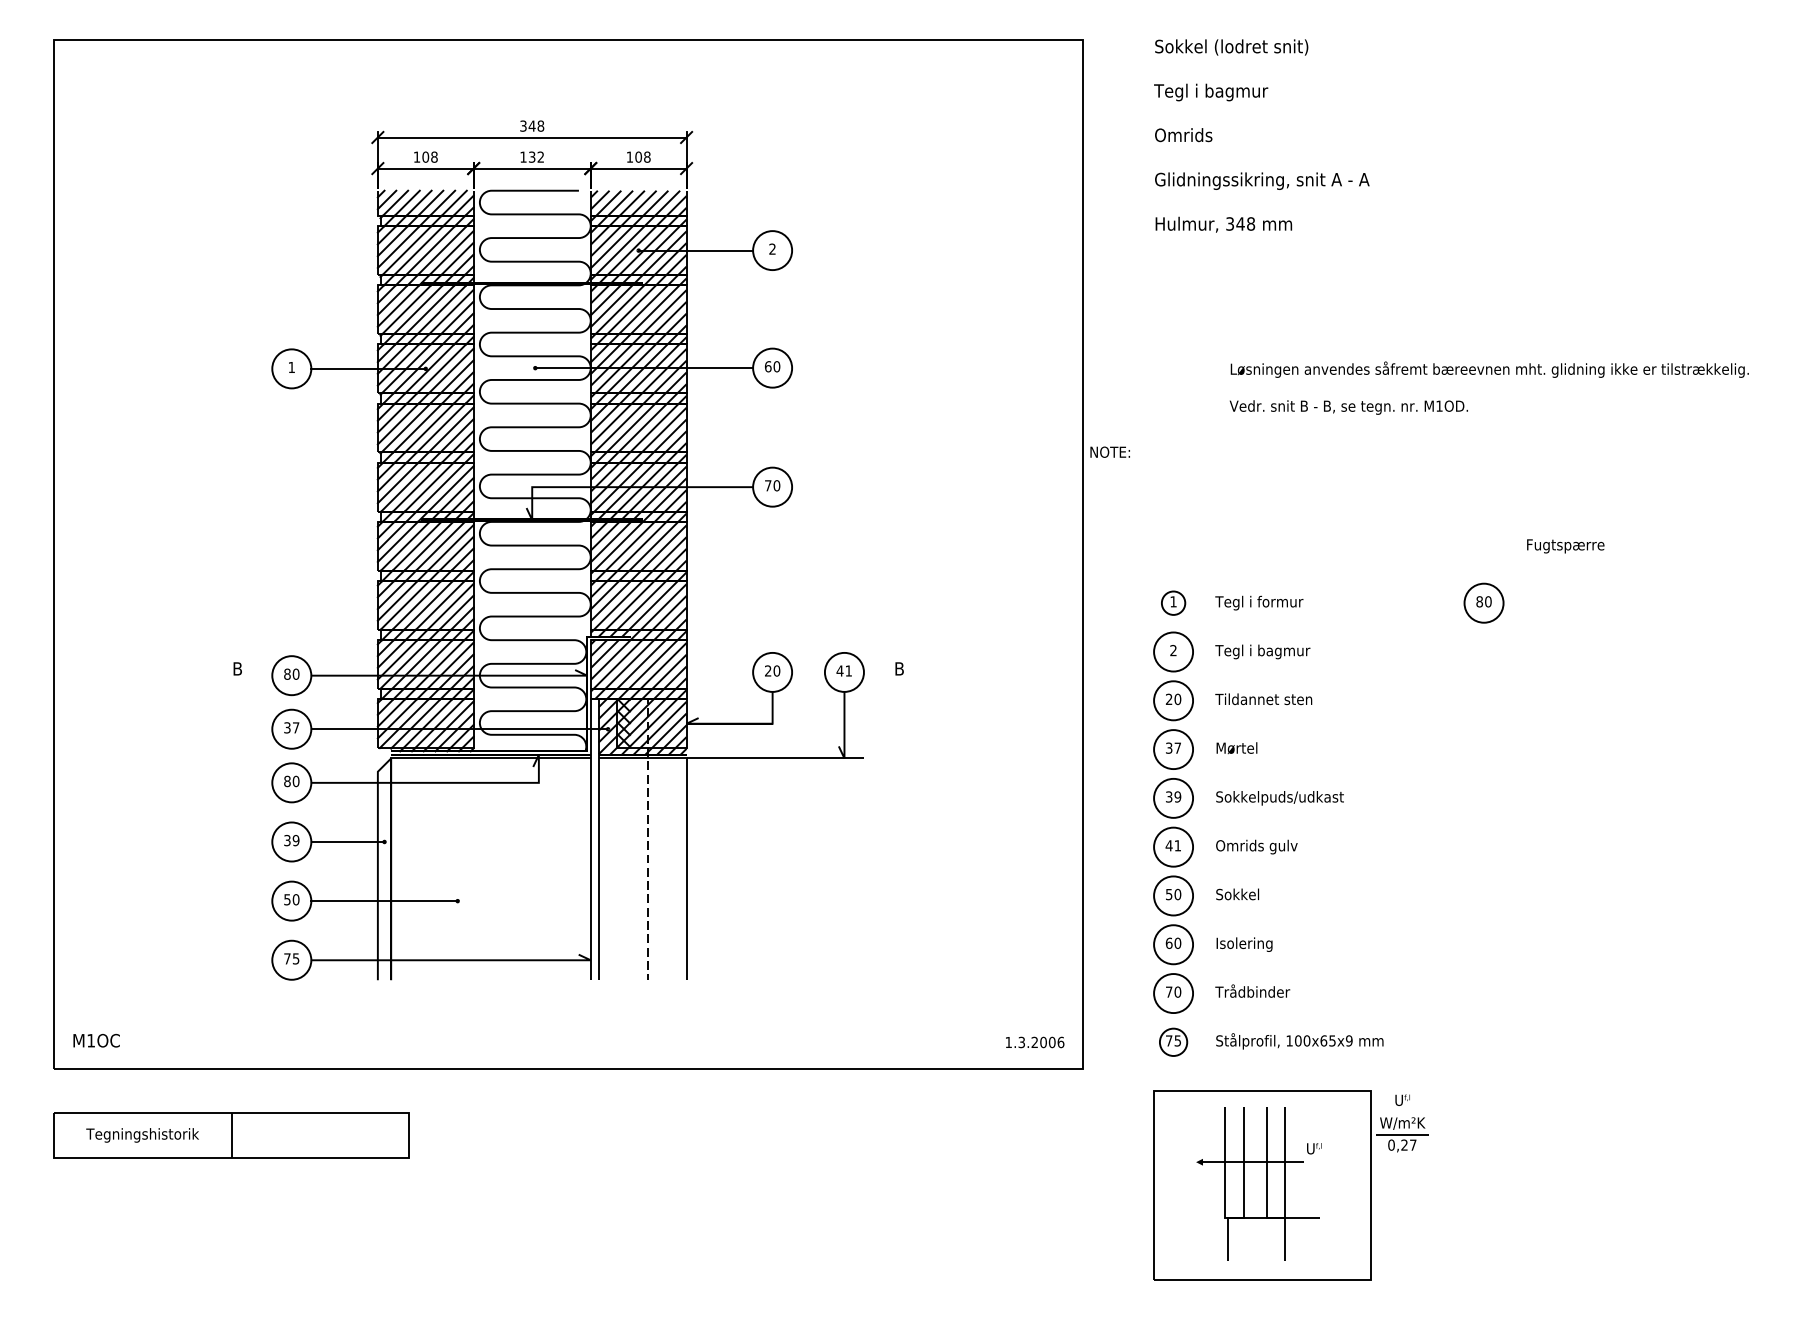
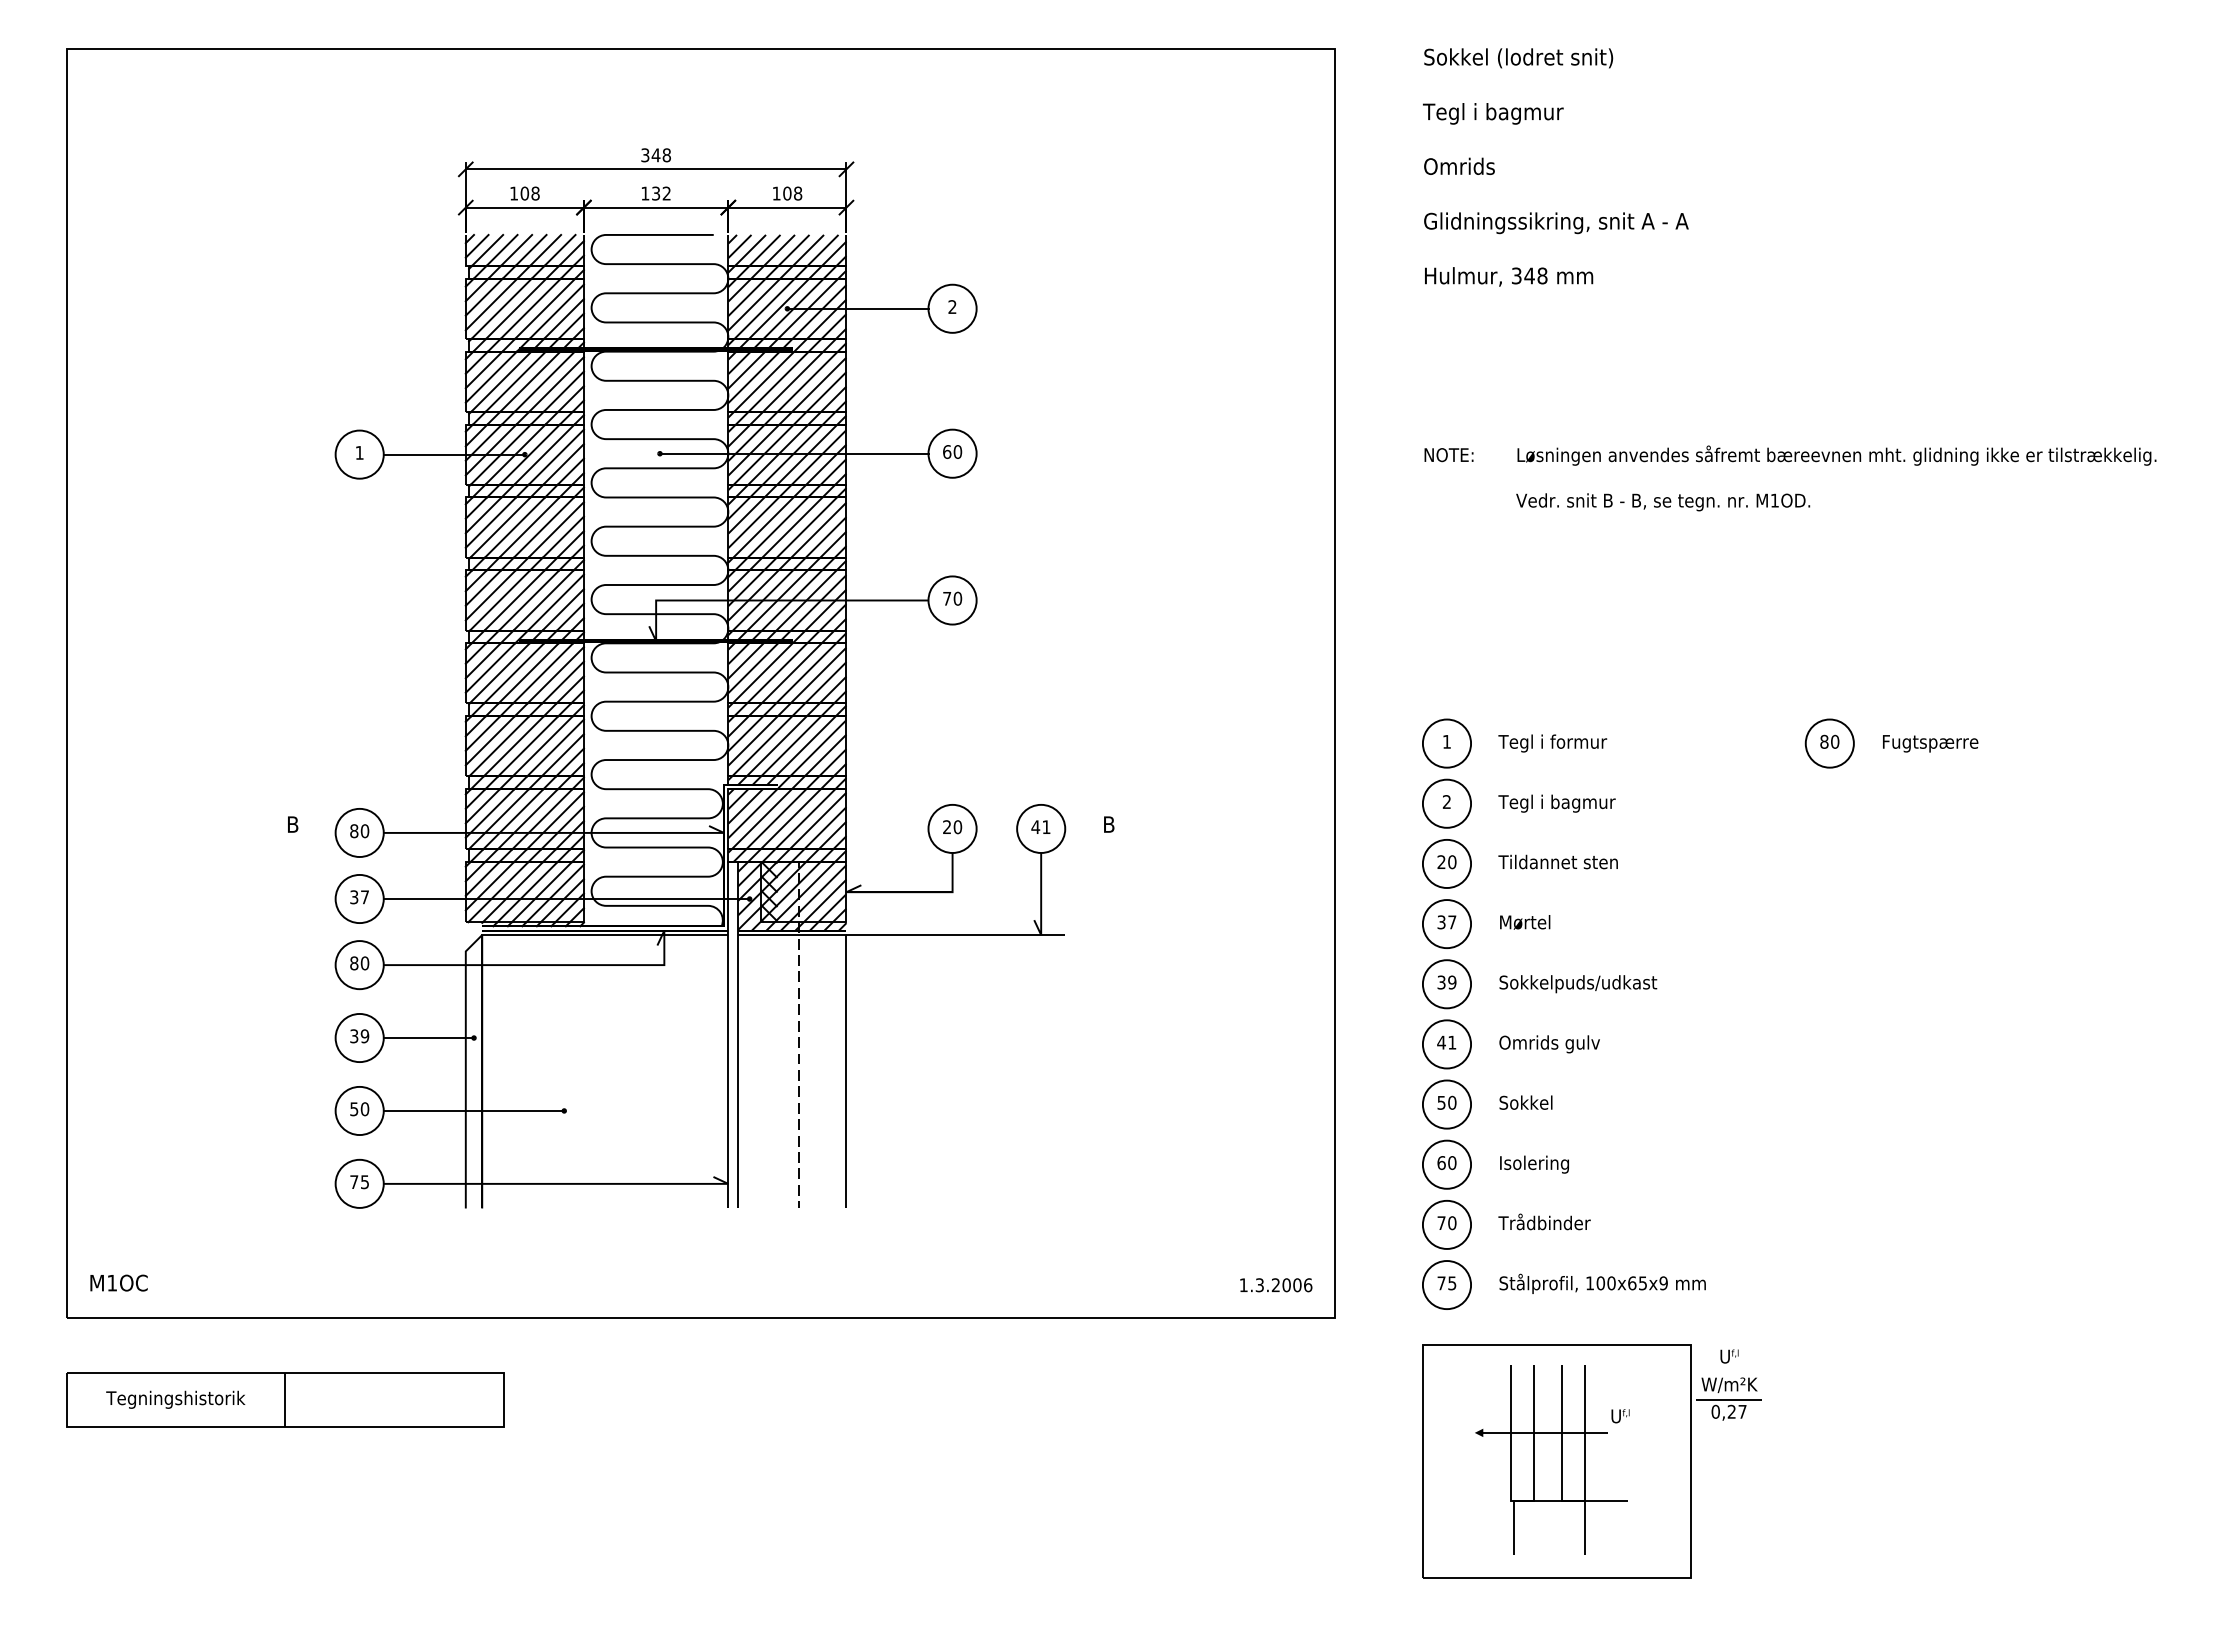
text: (1109, 451) -> (1448, 454), moved
text: (1565, 546) -> (1930, 743), moved
circle: (1173, 602) -> (1446, 742), size x1.67
circle: (1173, 1041) -> (1446, 1284), size x1.43

